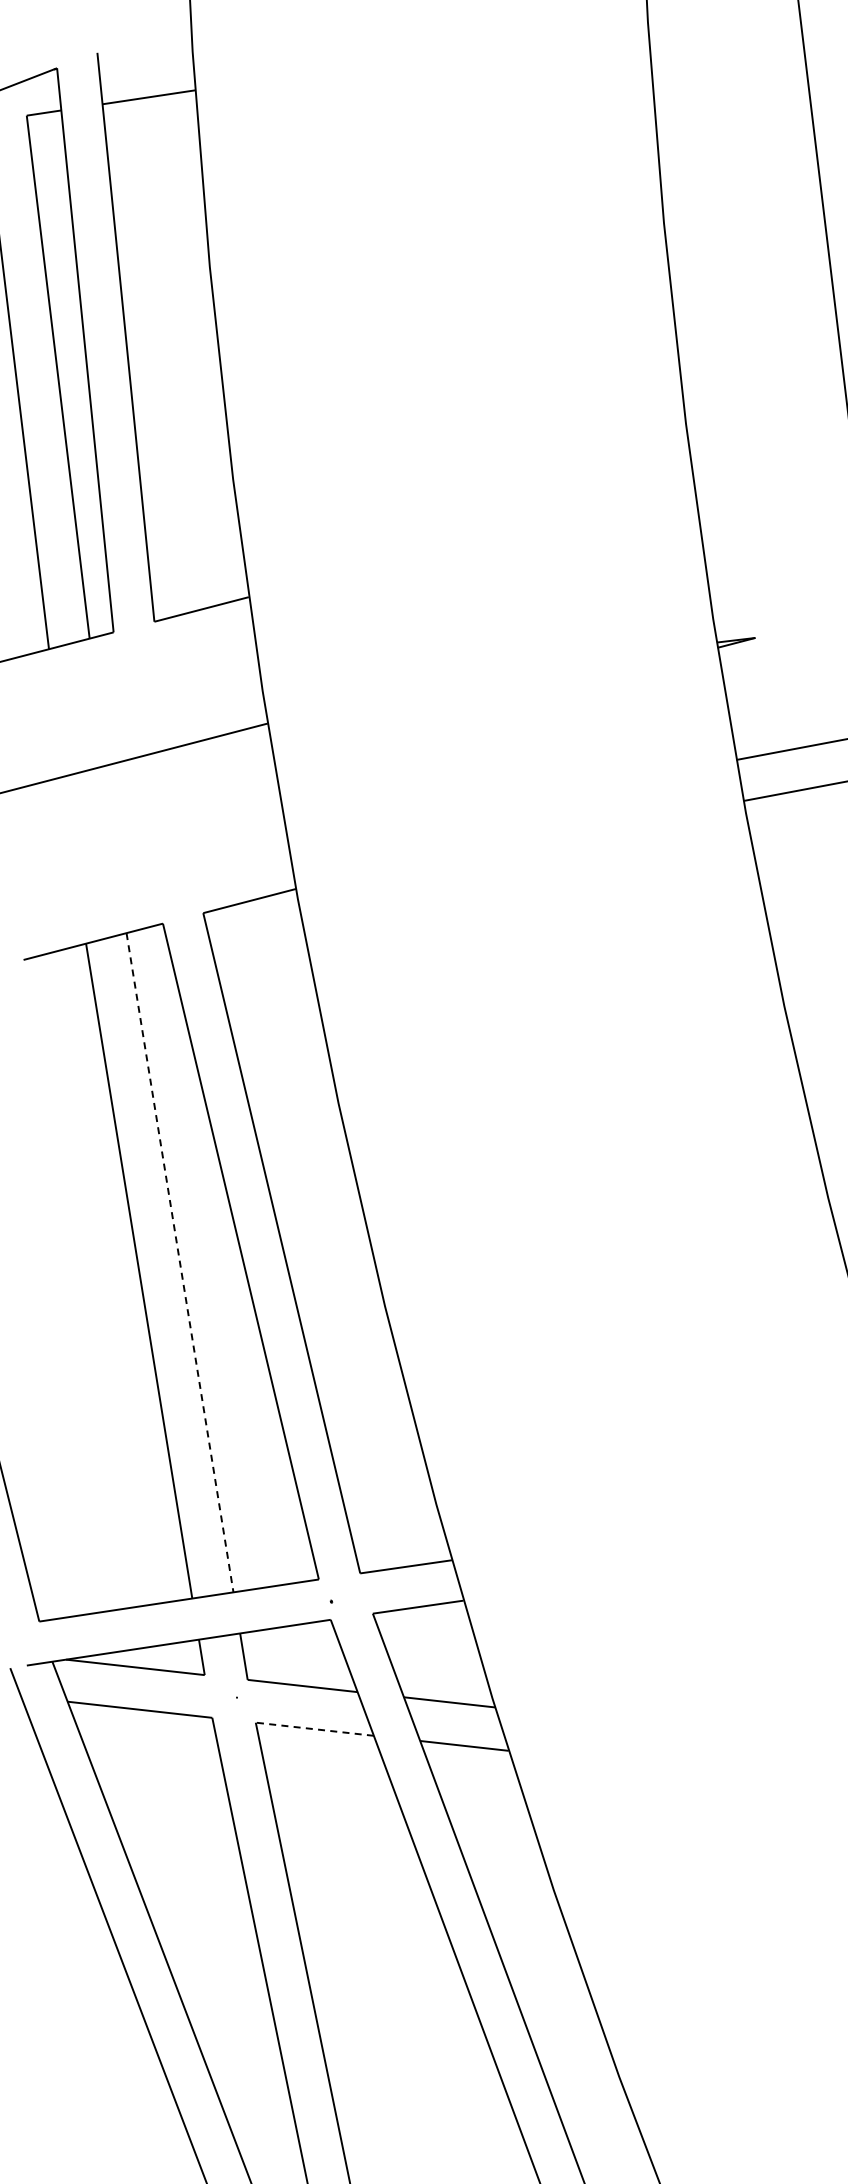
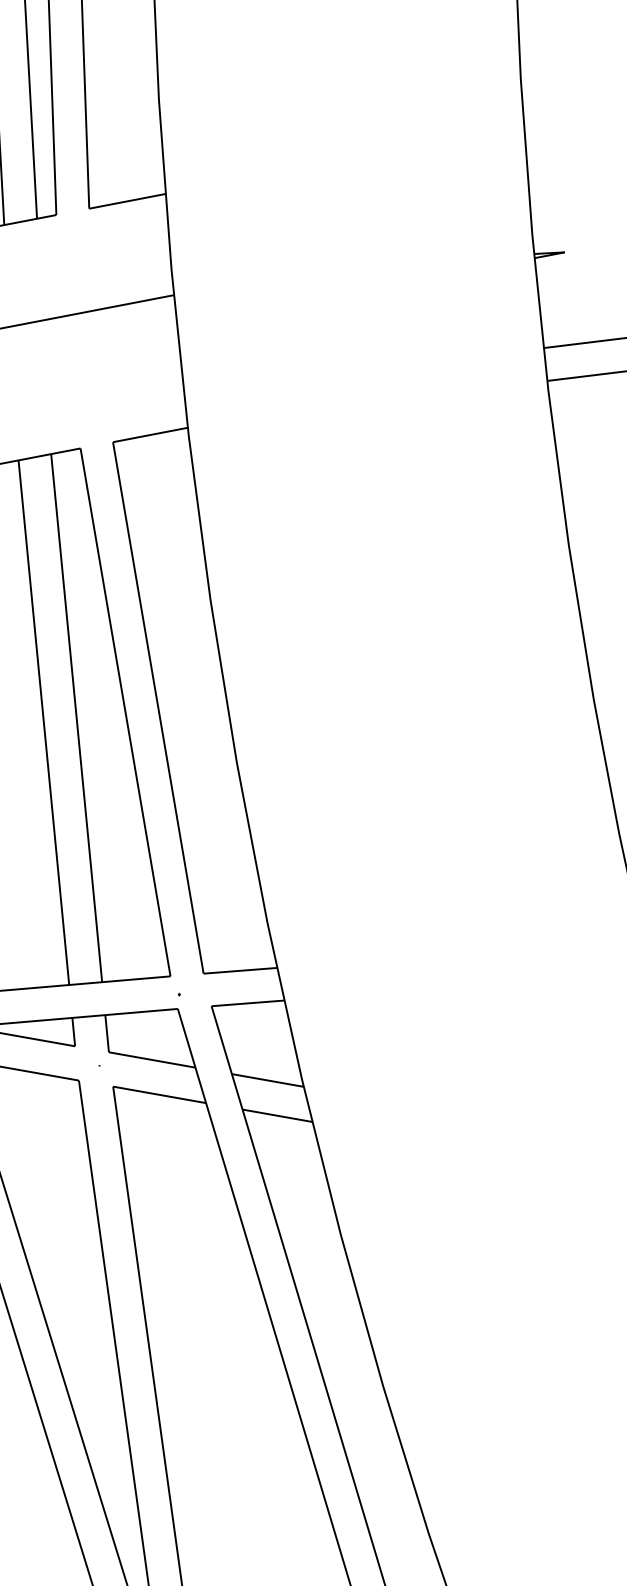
line: (180, 1262) -> (77, 717), dashed -> solid
line: (314, 1729) -> (159, 1095), dashed -> solid

